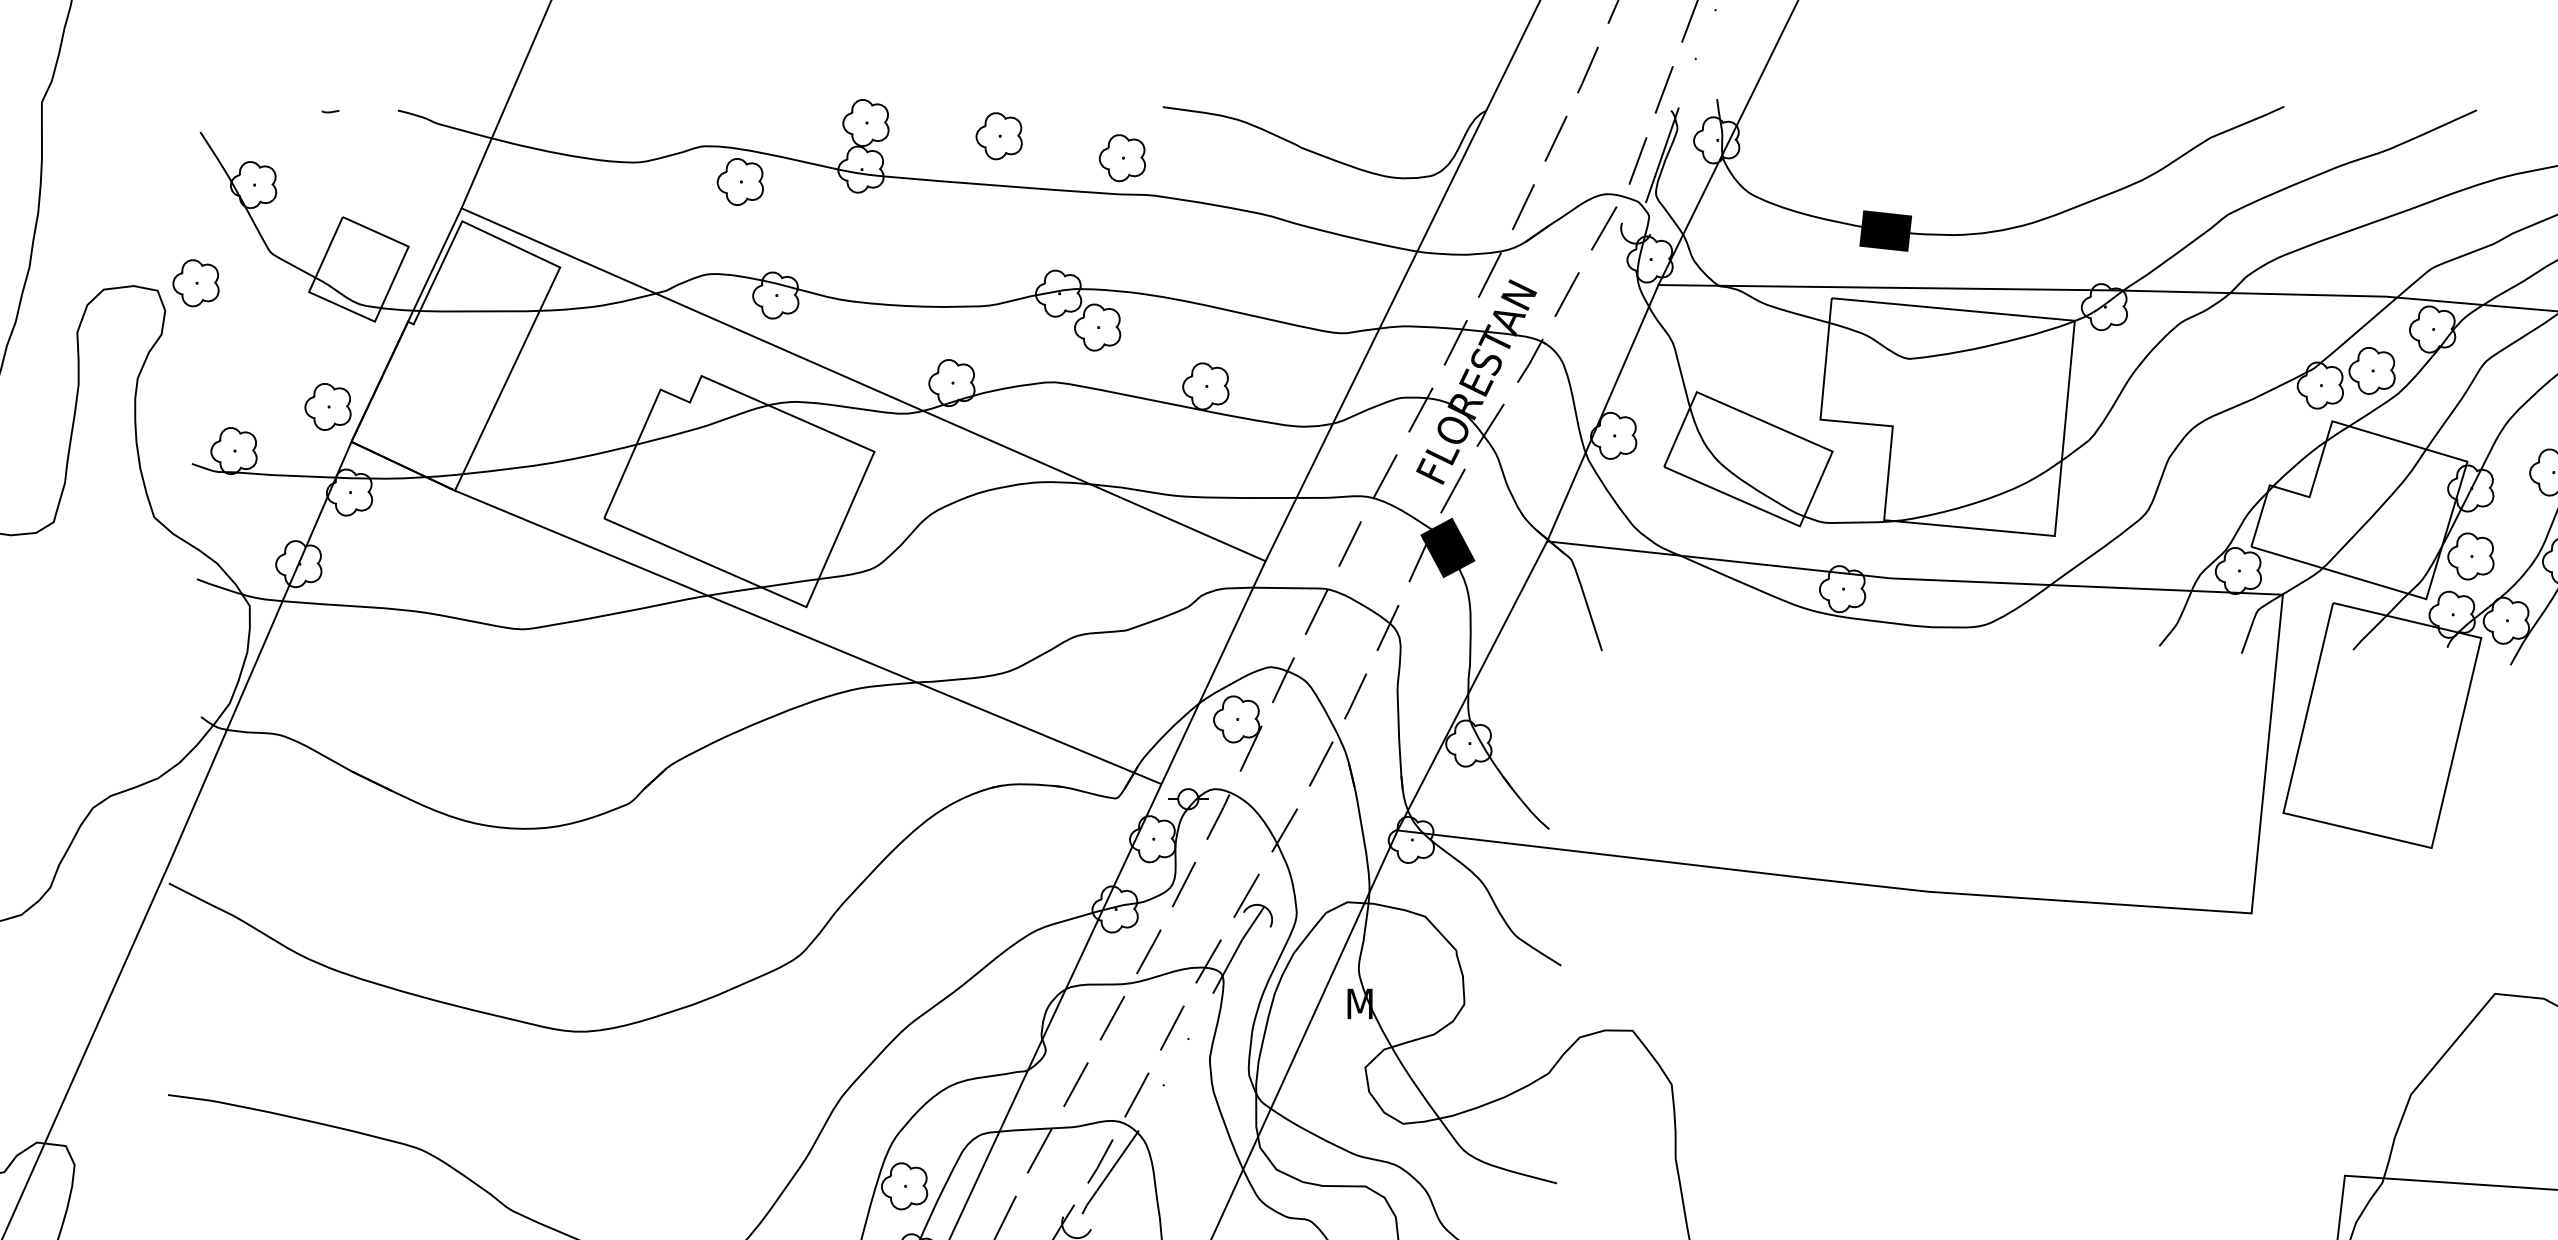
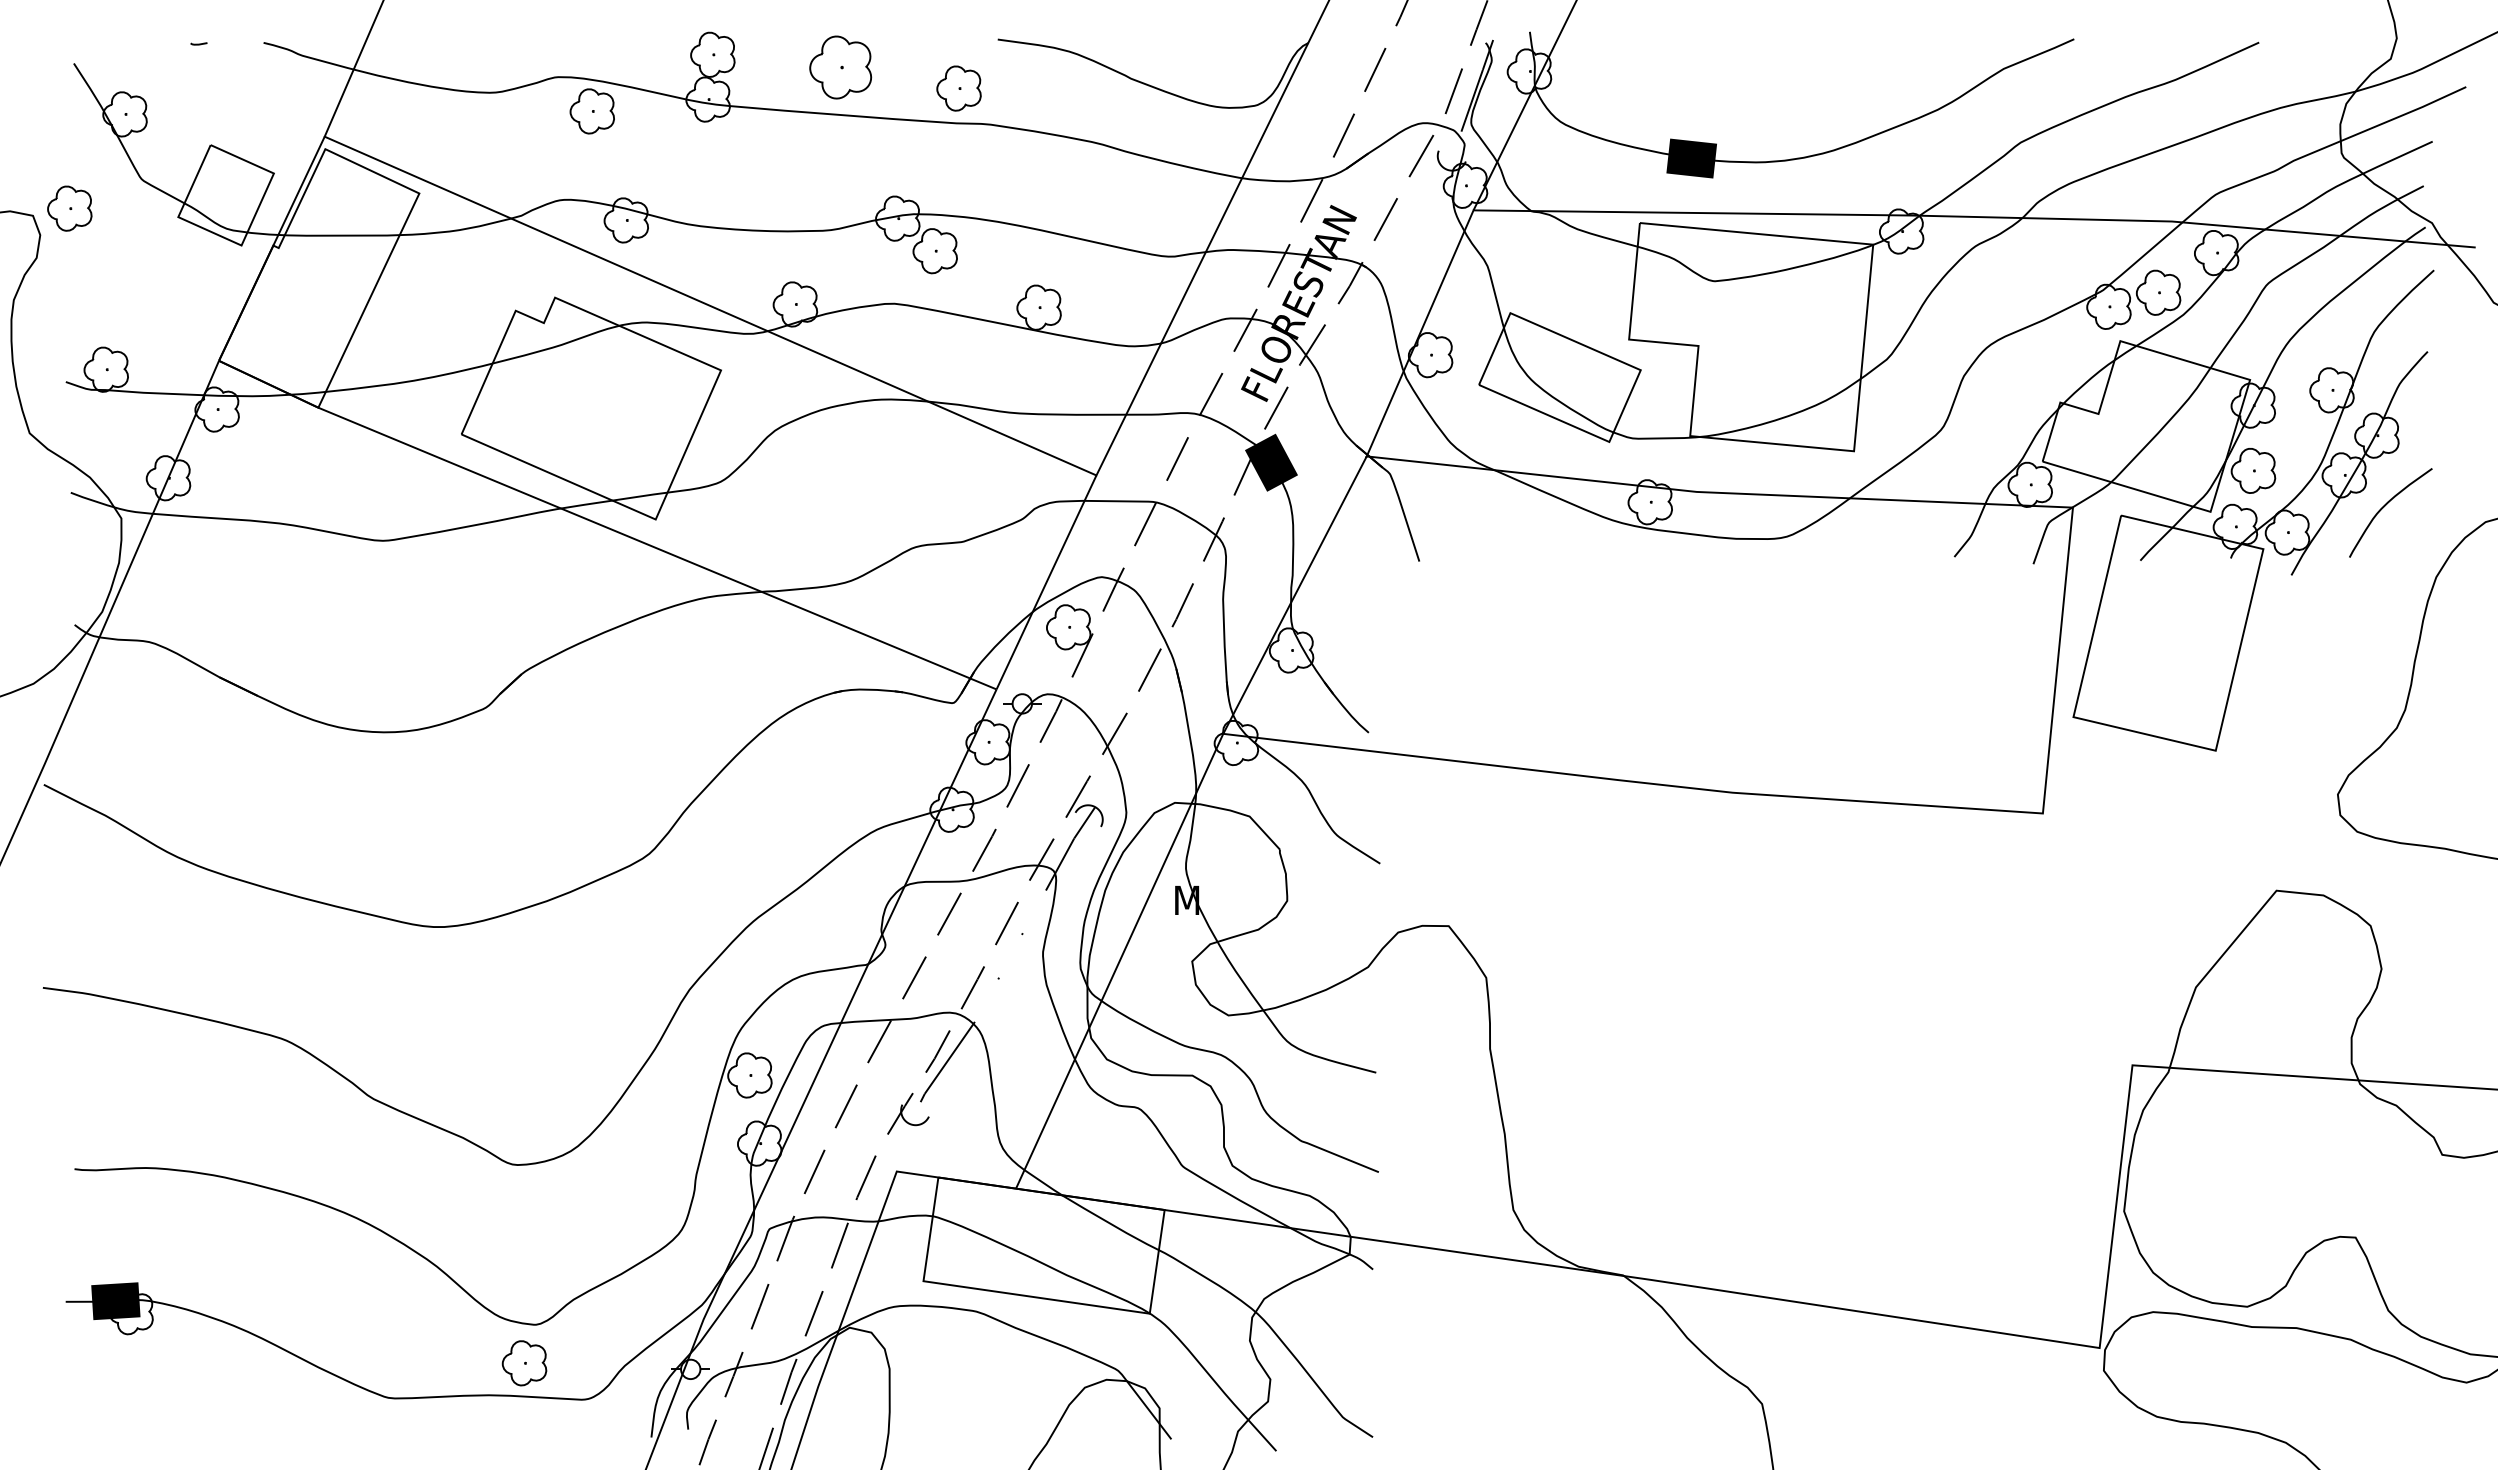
part: (998, 136) -> (840, 67), size x1.4
part: (328, 407) -> (196, 327), removed

